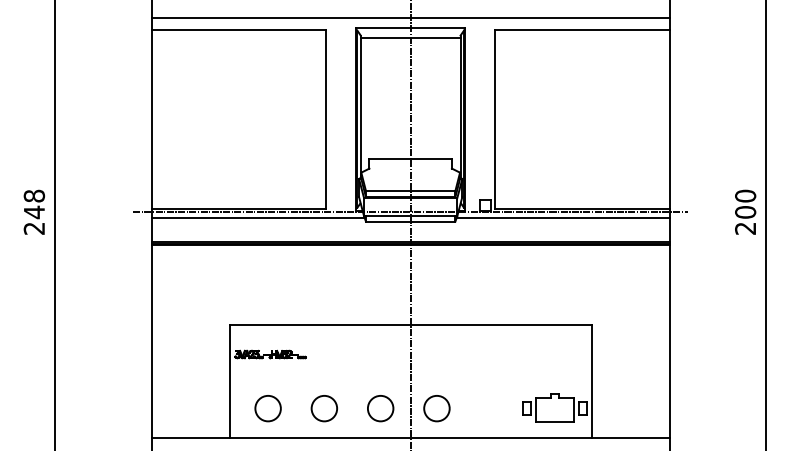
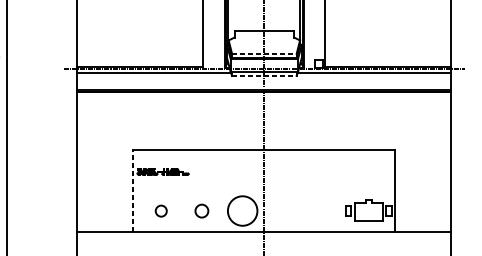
line: (410, 191) -> (264, 54), solid -> dashed
line: (410, 221) -> (264, 75), solid -> dashed
line: (229, 380) -> (133, 190), solid -> dashed
circle: (267, 408) -> (160, 210), size x0.6
circle: (323, 408) -> (201, 210), size x0.7
circle: (380, 408) -> (242, 210), size x1.6
circle: (436, 408) -> (283, 210), removed

